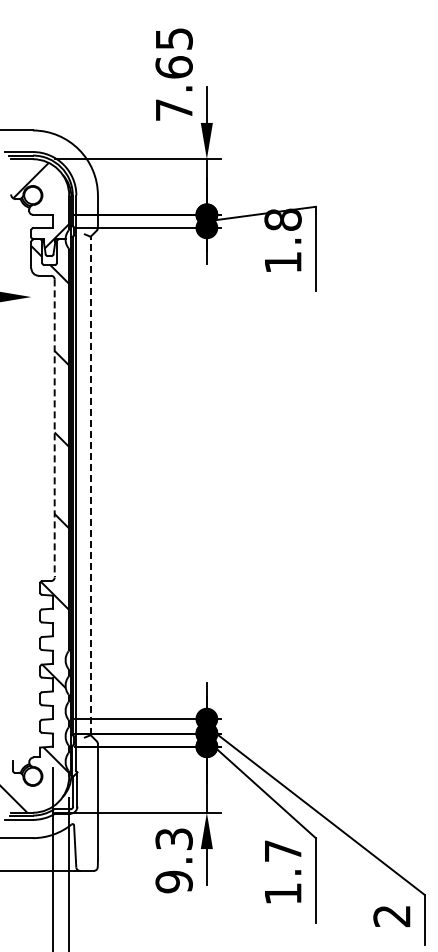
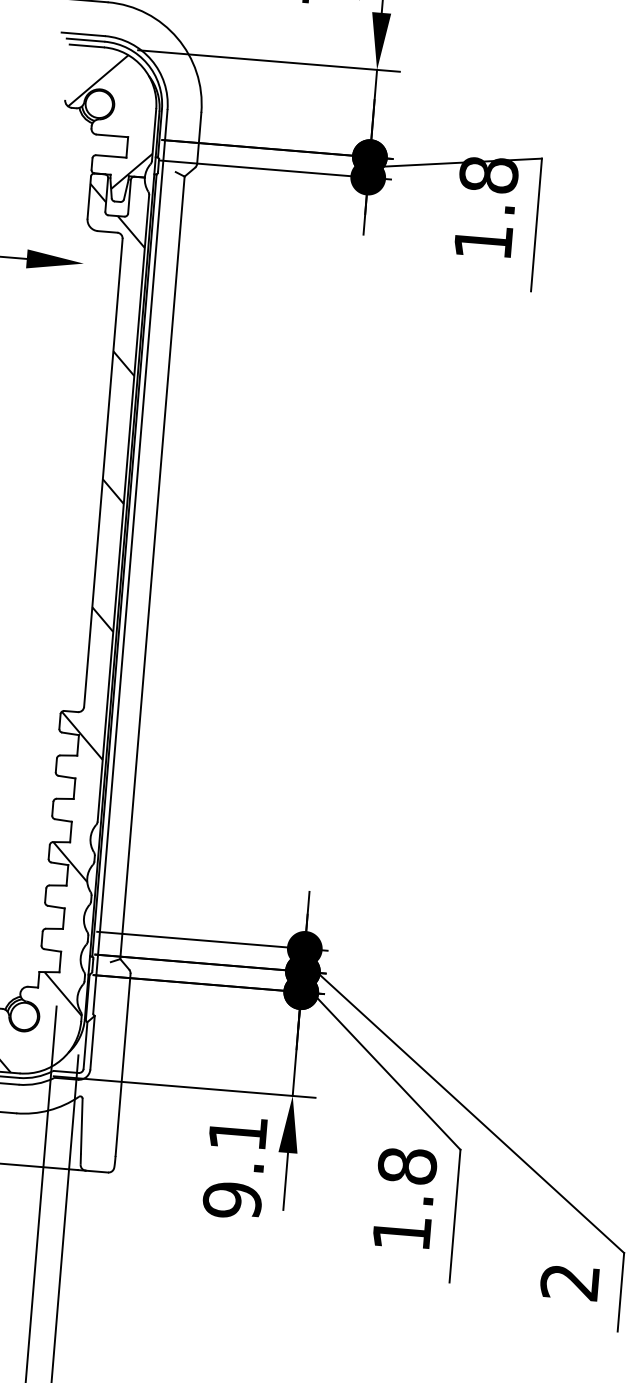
line: (54, 428) -> (103, 472), dashed -> solid
line: (90, 485) -> (152, 567), dashed -> solid
text: (173, 838) -> (236, 1132), 9.3 -> 9.1
text: (282, 851) -> (406, 1166), 1.7 -> 1.8

